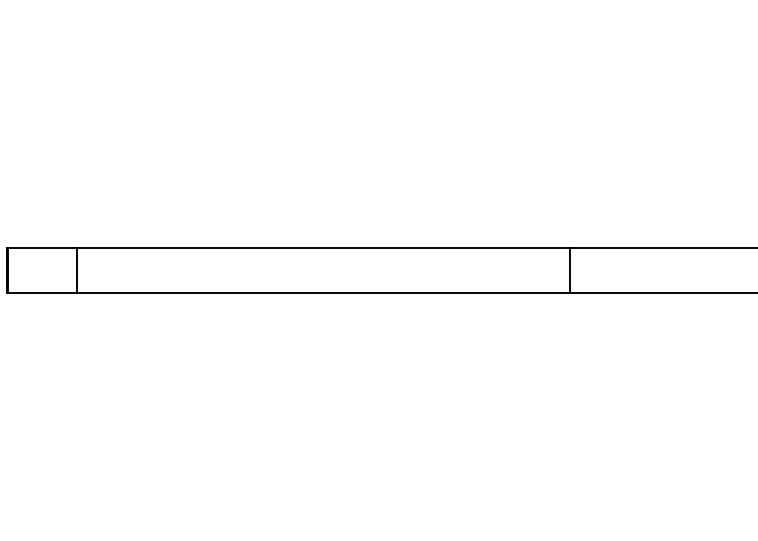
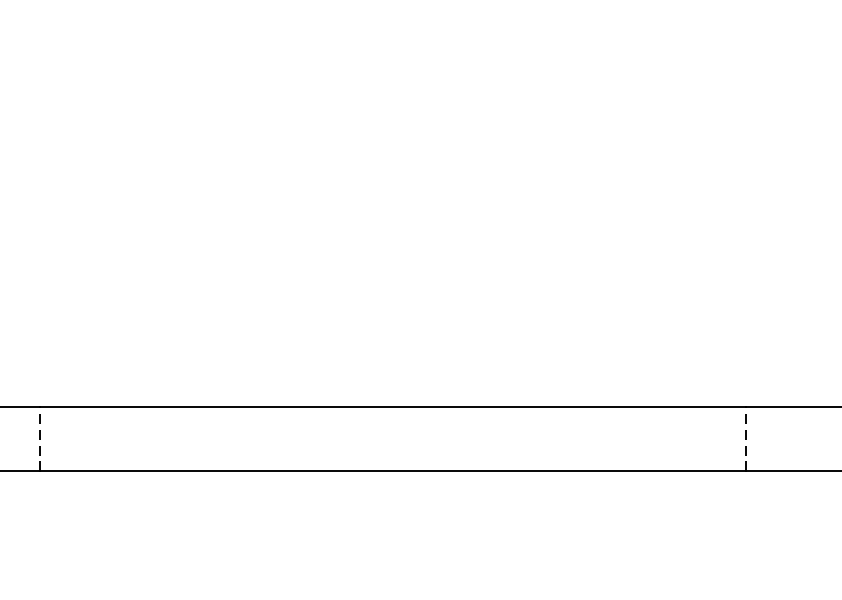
line: (77, 270) -> (39, 439), solid -> dashed
line: (569, 270) -> (746, 439), solid -> dashed

